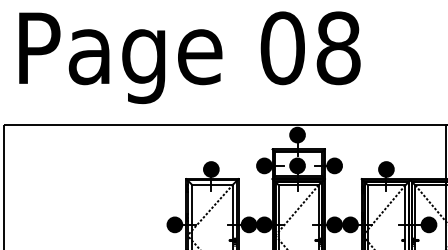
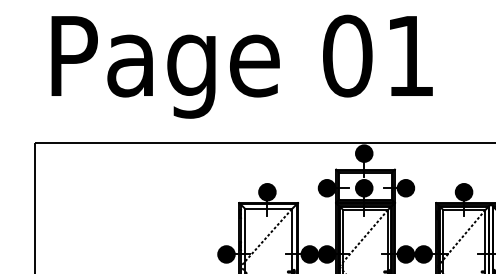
text: (338, 48) -> (410, 56), 08 -> 01

